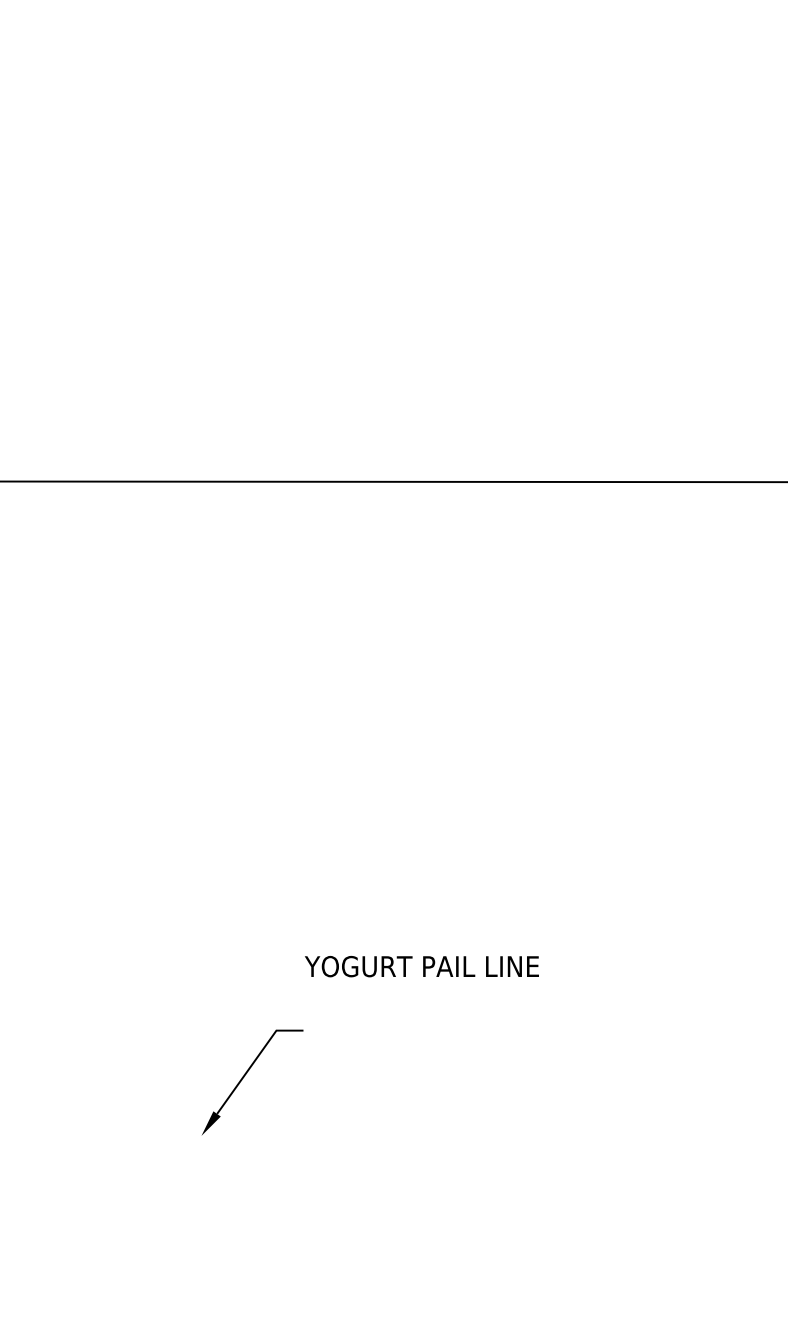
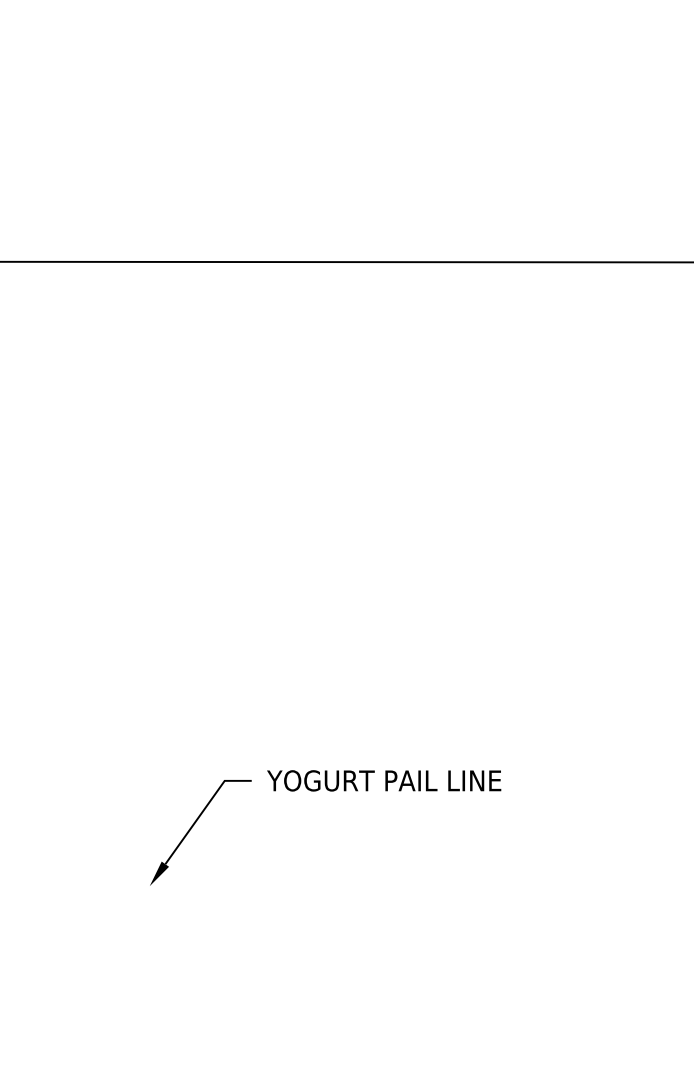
text: (421, 966) -> (383, 780), moved
part: (244, 1077) -> (192, 827), moved

